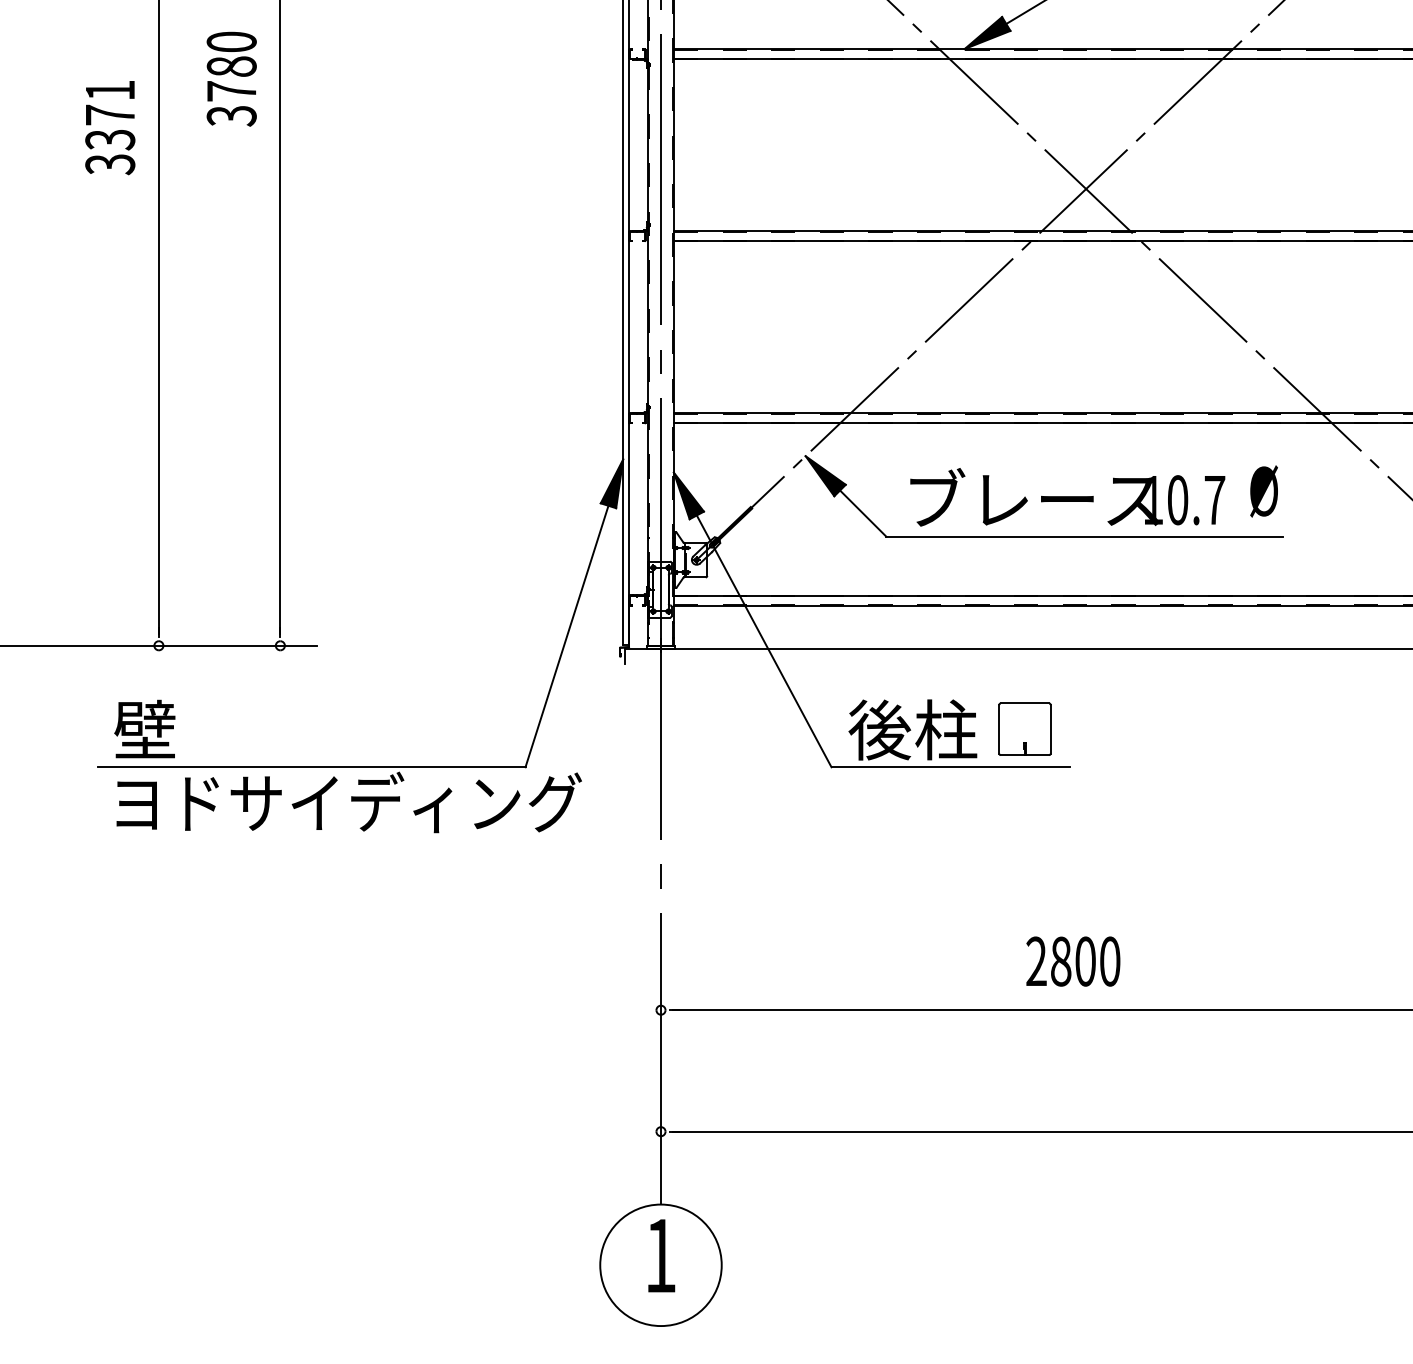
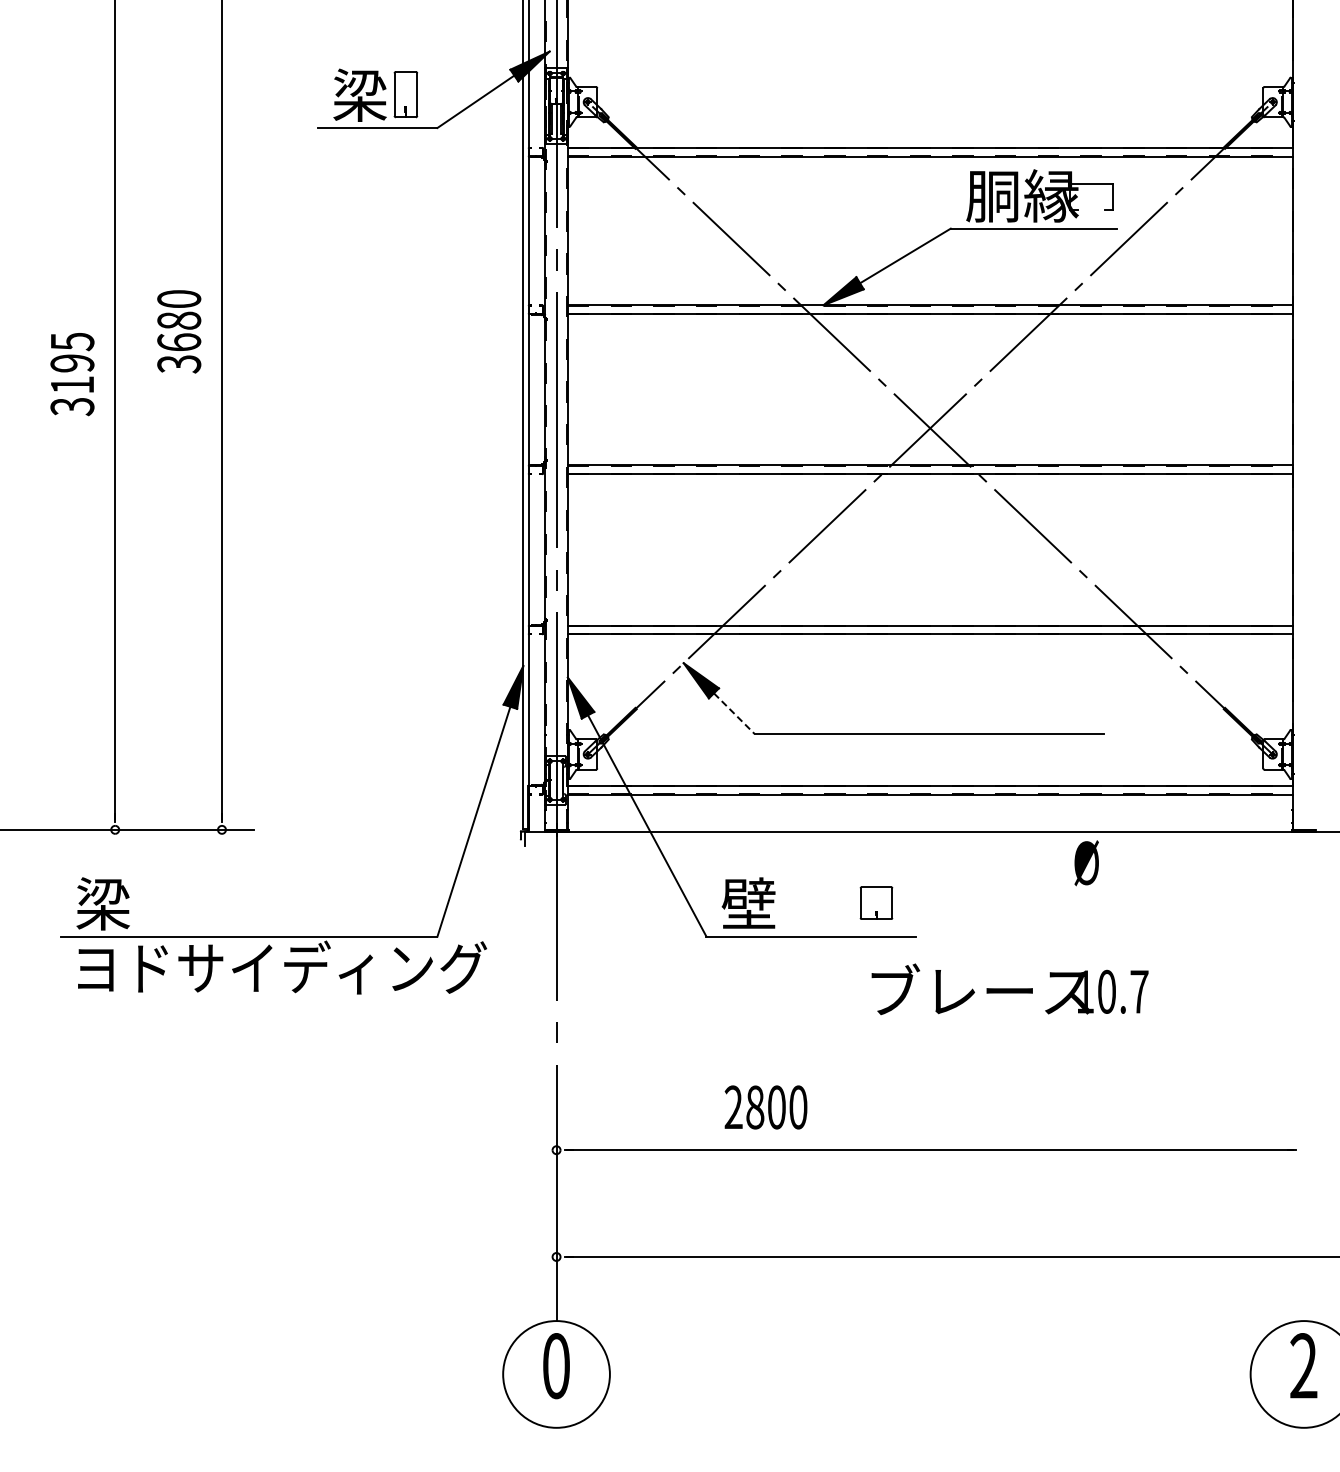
text: (232, 91) -> (179, 342), 3780 -> 3680
text: (110, 115) -> (72, 363), 3371 -> 3195
text: (1263, 491) -> (1086, 863), moved
text: (1067, 497) -> (1009, 989), moved
line: (863, 513) -> (734, 713), solid -> dashed
part: (1024, 728) -> (876, 902), size x0.7
text: (144, 729) -> (102, 903), 壁 -> 梁
text: (912, 729) -> (777, 903), 後柱 -> 壁
text: (1072, 961) -> (765, 1107), moved
text: (660, 1256) -> (556, 1366), 1 -> 0

